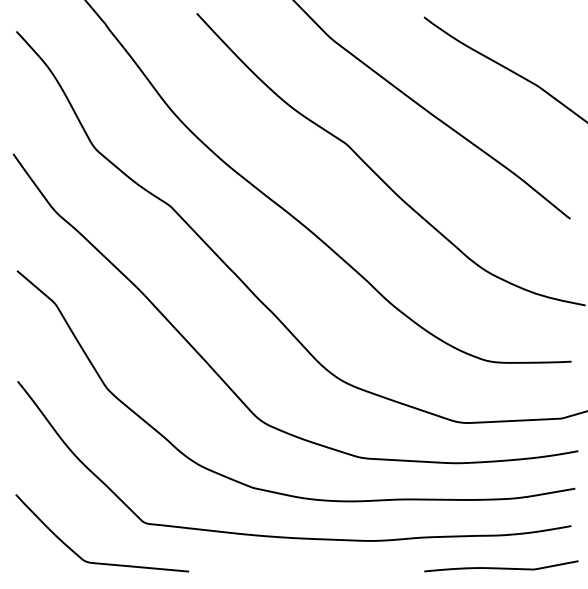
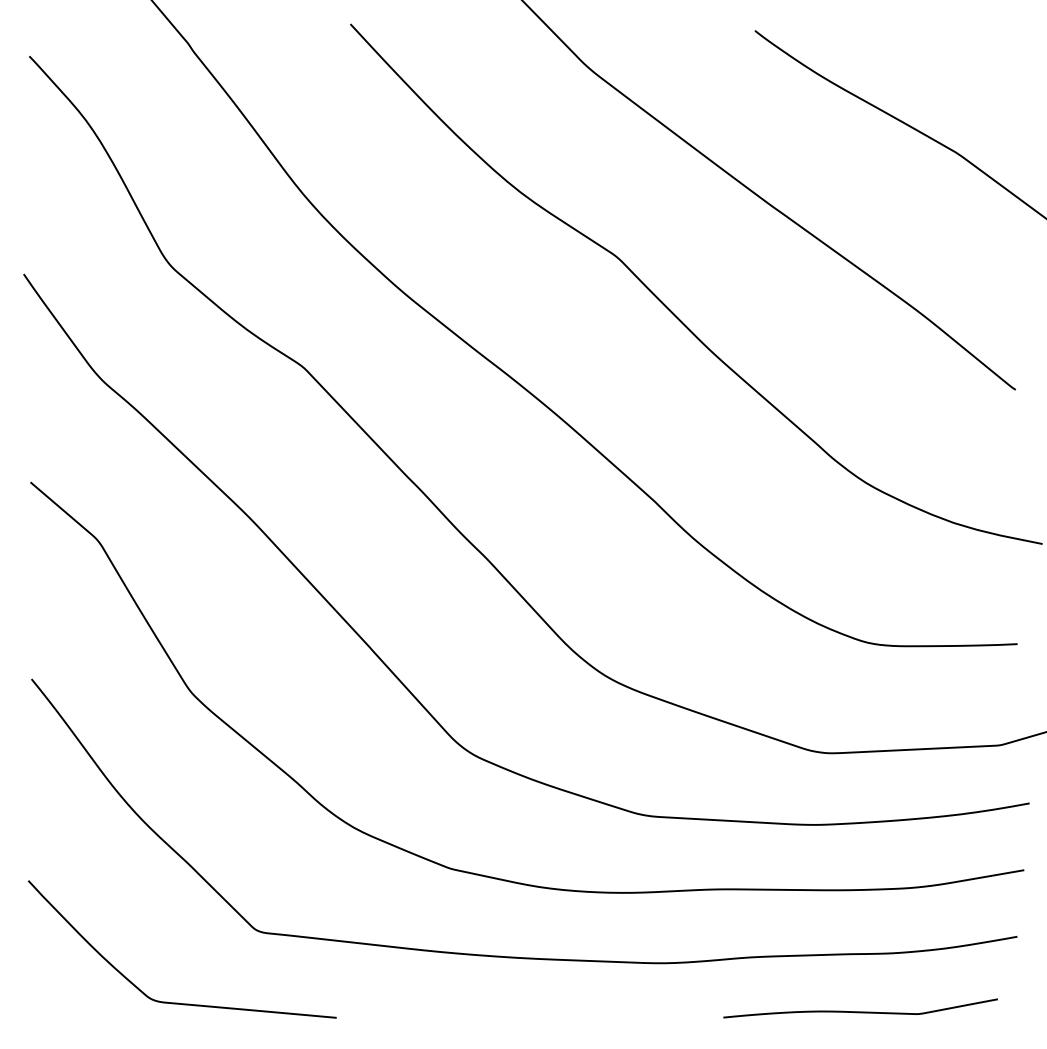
curve: (501, 567) -> (860, 1010), moved

